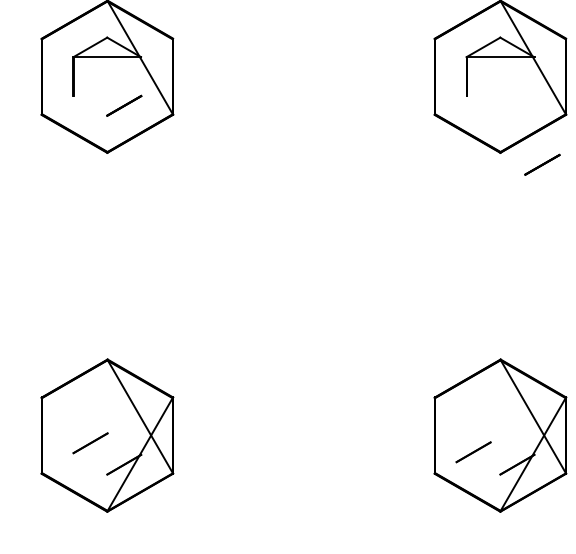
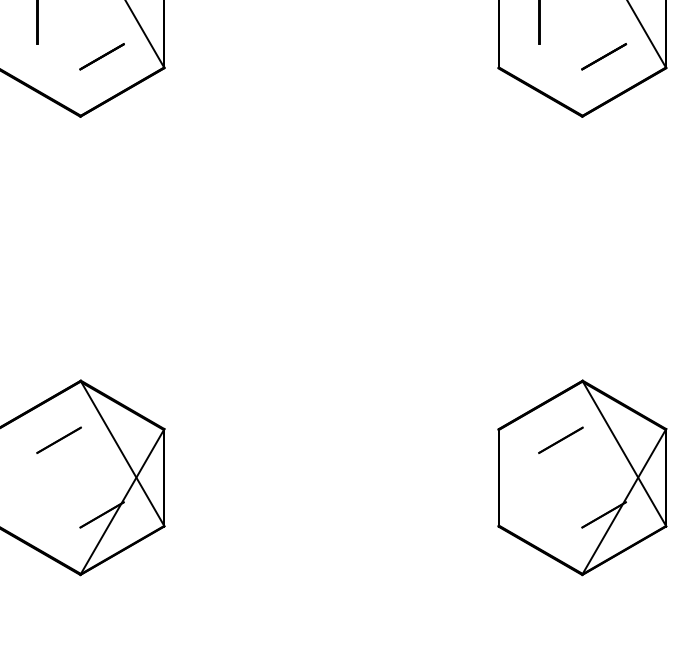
line: (542, 164) -> (604, 56), moved
line: (90, 443) -> (58, 440), moved
line: (473, 452) -> (560, 440), moved

